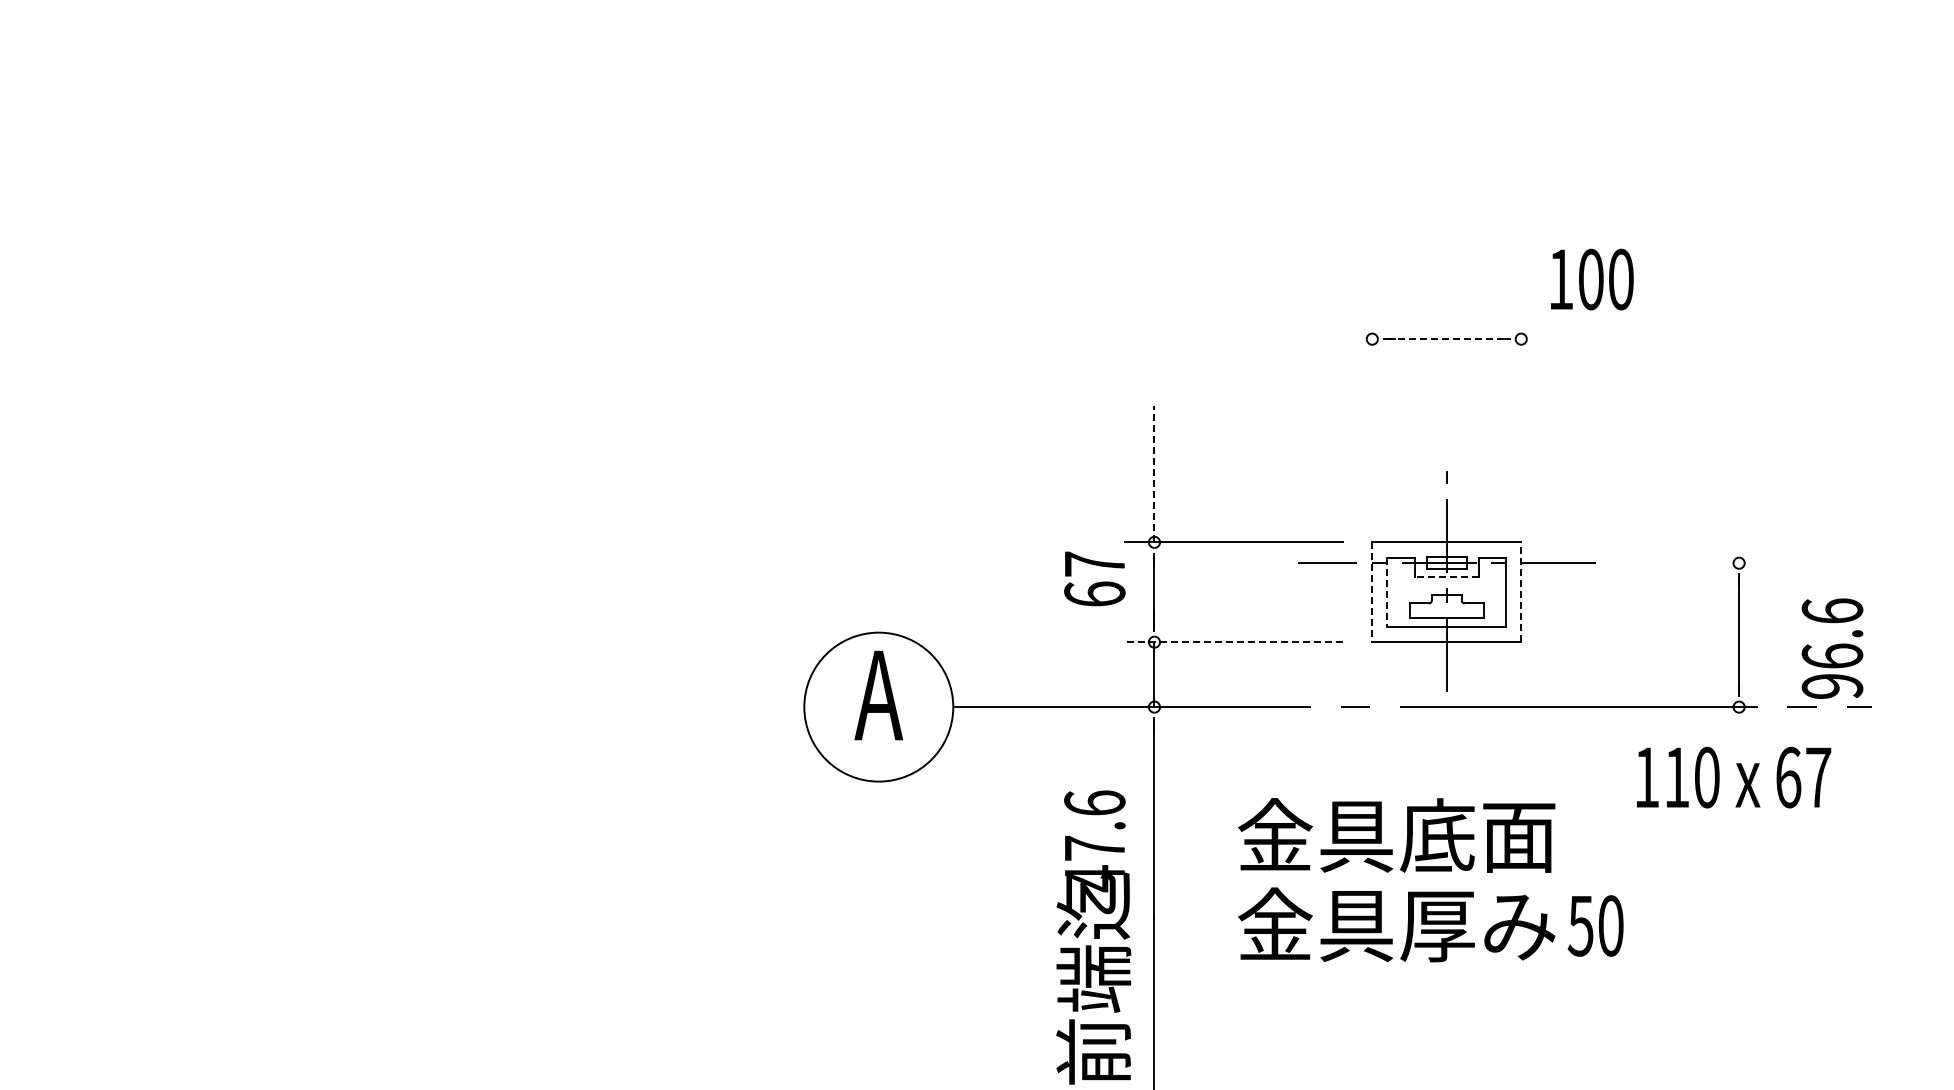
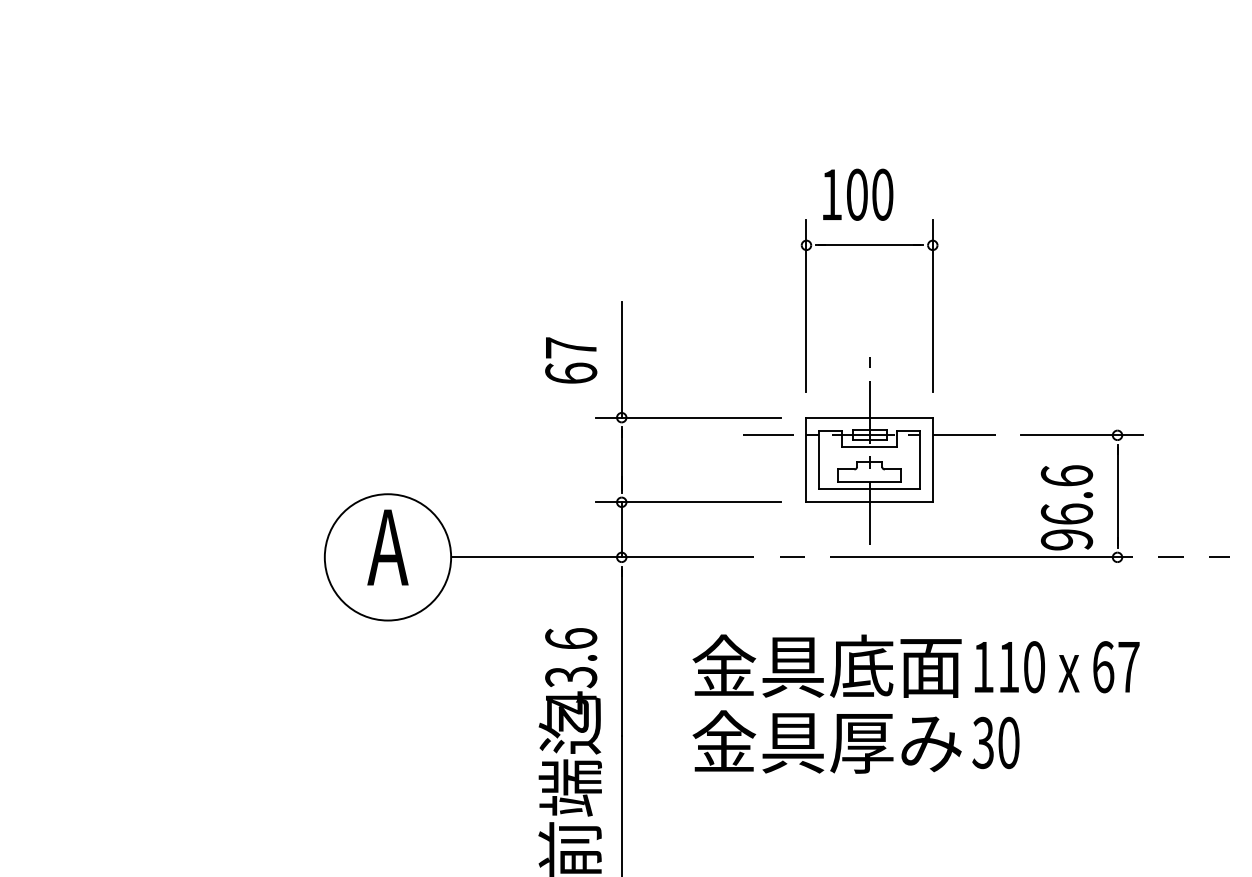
text: (1592, 279) -> (858, 194), moved
line: (1446, 339) -> (869, 245), dashed -> solid
line: (1372, 410) -> (806, 305), added
line: (1521, 410) -> (932, 305), added
line: (1154, 473) -> (621, 359), dashed -> solid
line: (1696, 563) -> (1081, 435), added
line: (1446, 576) -> (869, 446), dashed -> solid
text: (1094, 578) -> (570, 360), moved
line: (1372, 592) -> (806, 460), dashed -> solid
line: (1387, 592) -> (819, 460), dashed -> solid
line: (1521, 592) -> (932, 460), dashed -> solid
line: (1233, 642) -> (688, 502), dashed -> solid
text: (1832, 648) -> (1066, 507), moved
text: (1734, 777) -> (1057, 667), moved
text: (1094, 848) -> (570, 677), 47.6 -> 43.6
text: (1580, 925) -> (983, 742), 50 -> 30

